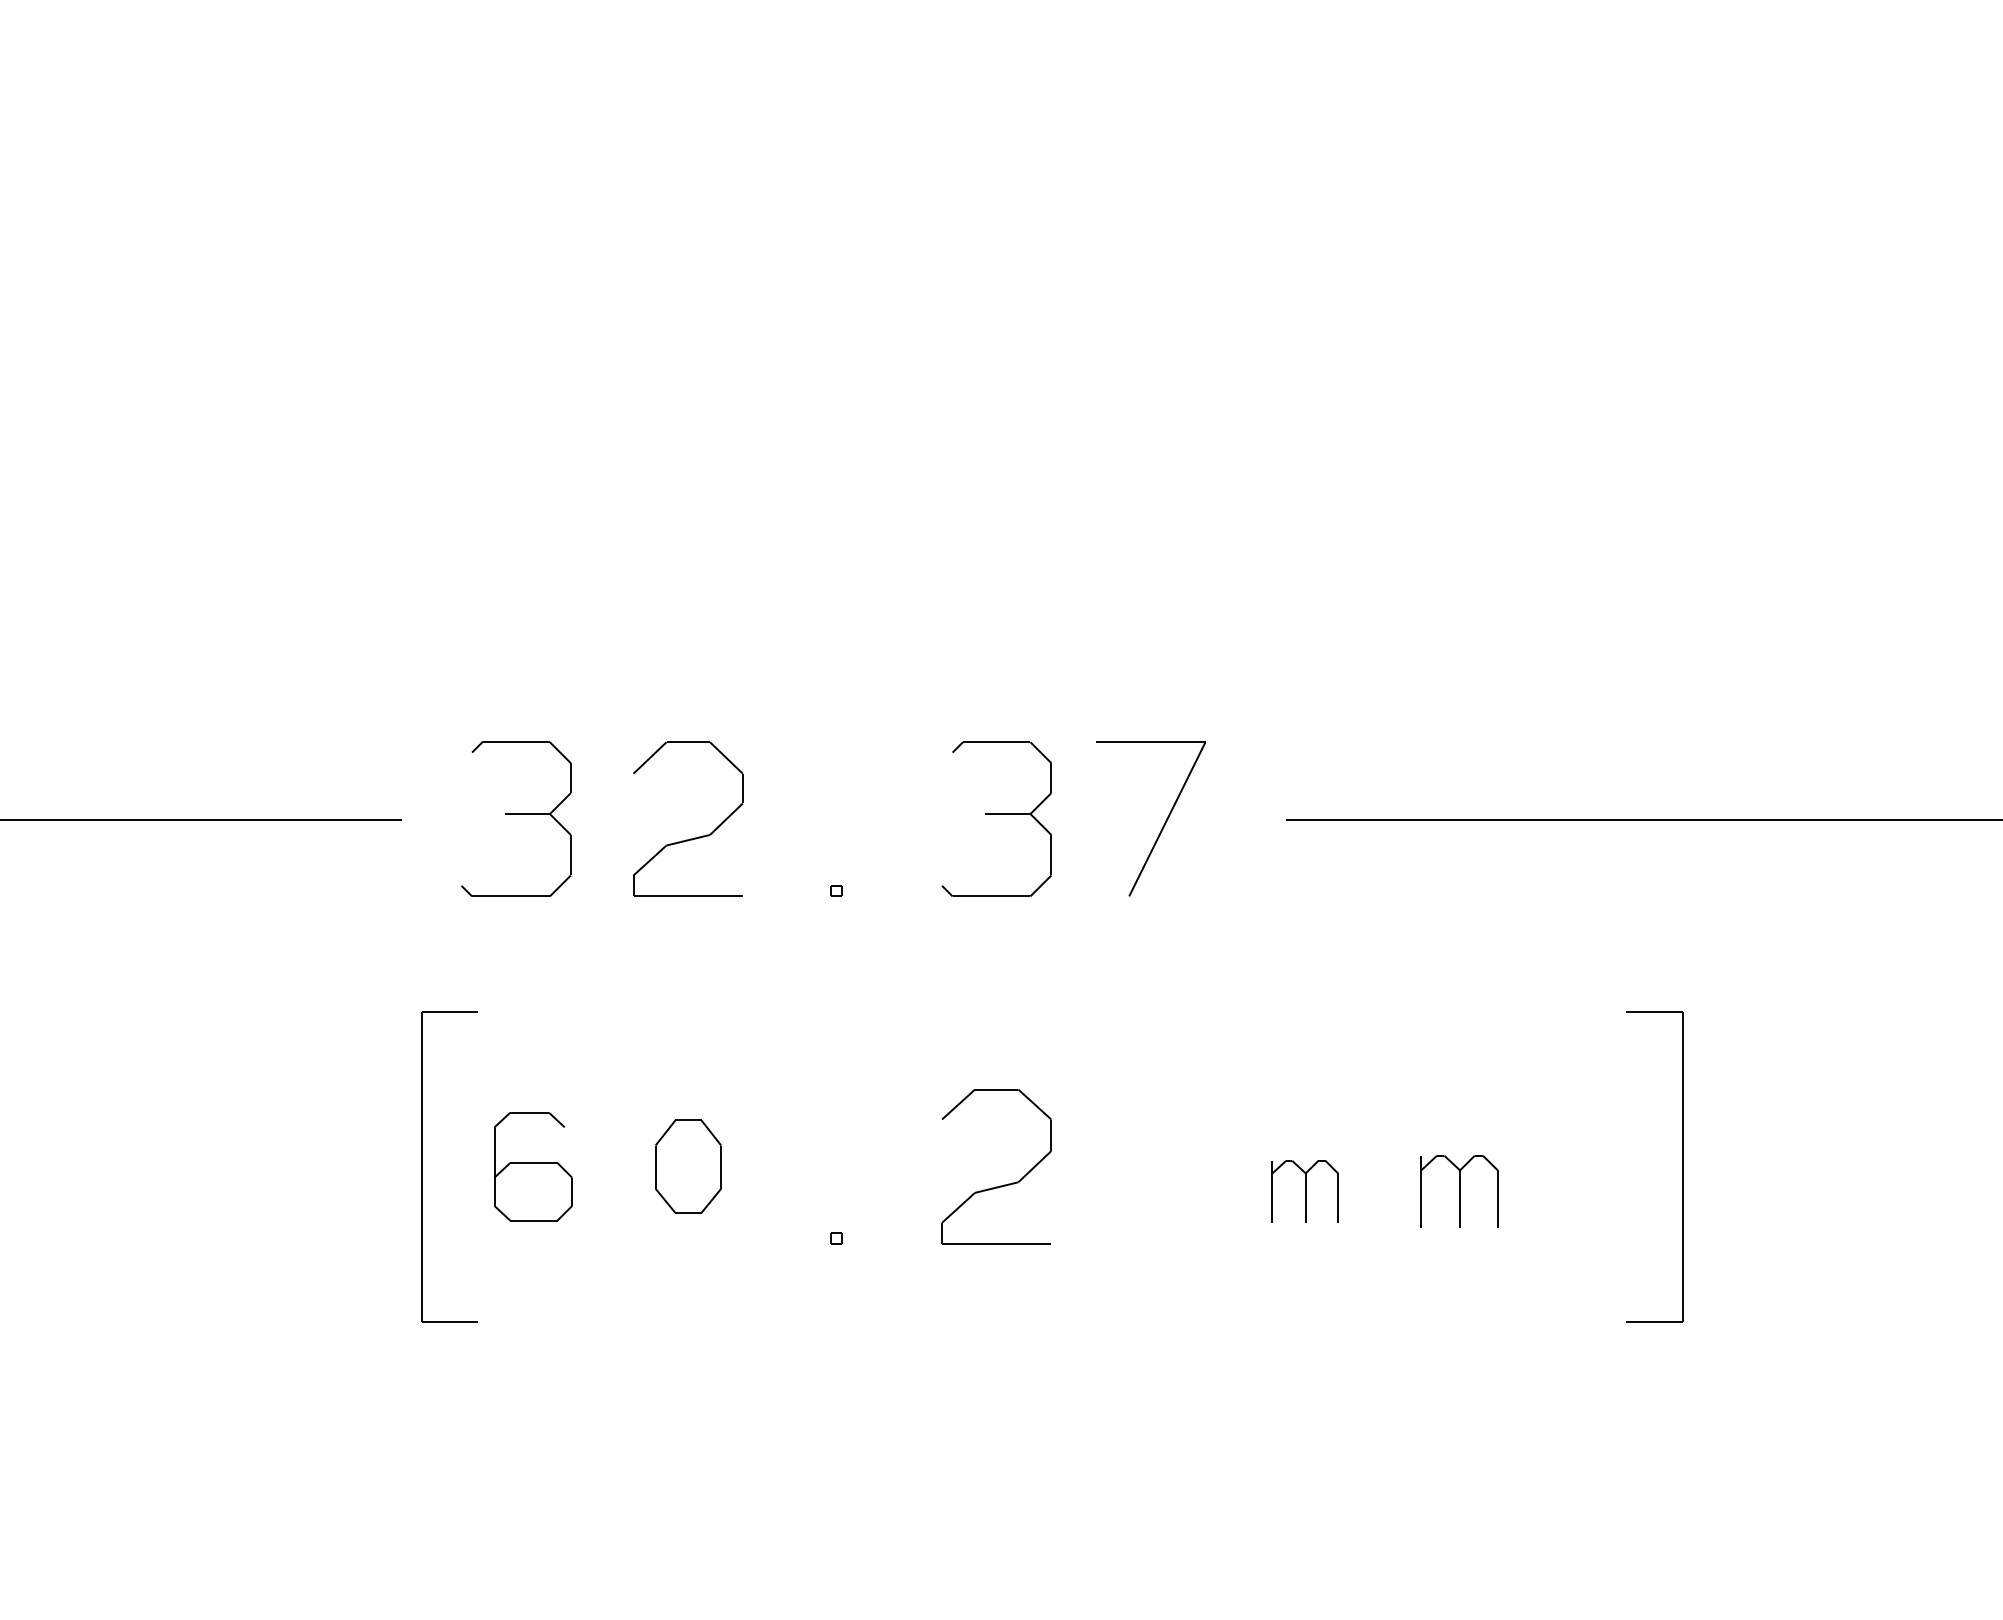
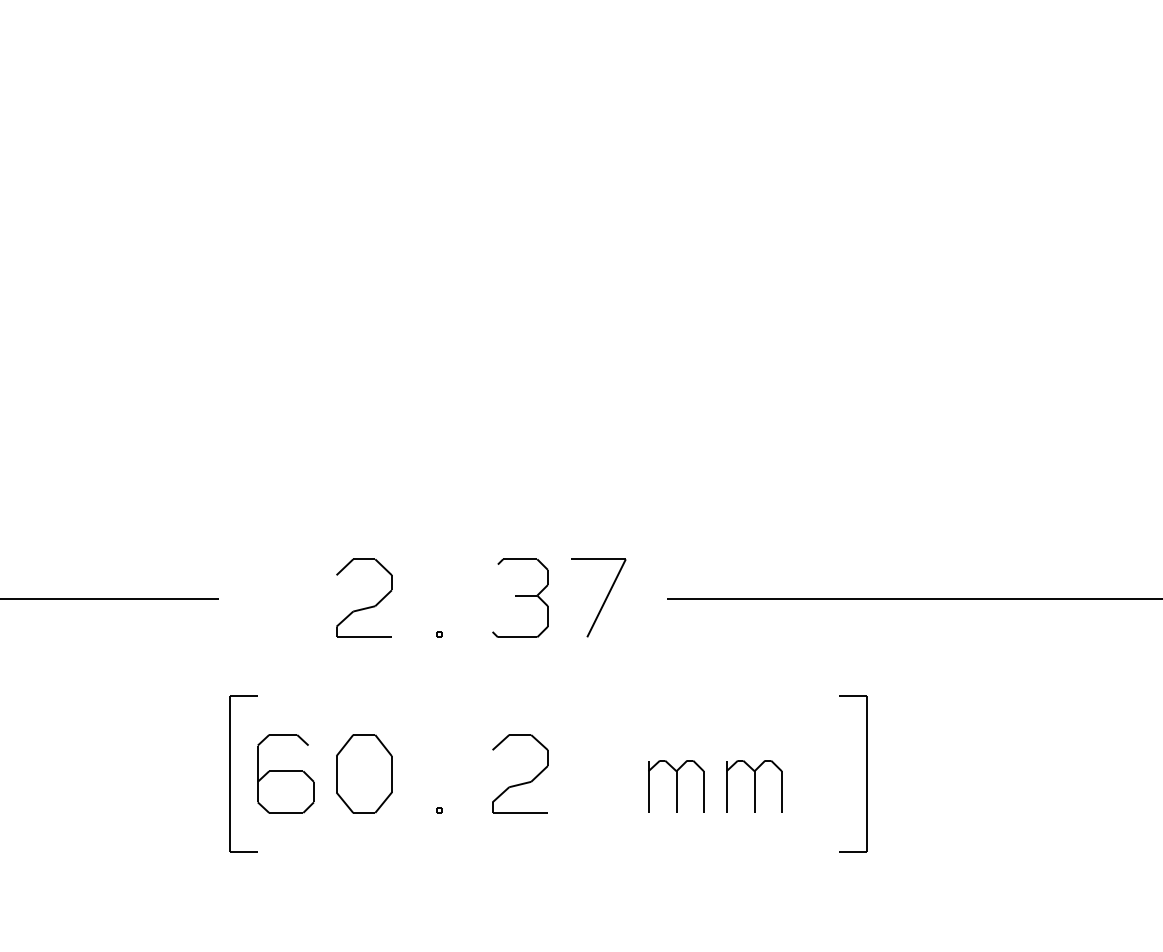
part: (516, 817) -> (277, 597), removed
part: (532, 1165) -> (285, 773), size x1.43
part: (688, 1165) -> (364, 773), size x1.67
part: (1305, 1191) -> (676, 786), size x1.67
part: (1459, 1191) -> (754, 786), size x1.43

